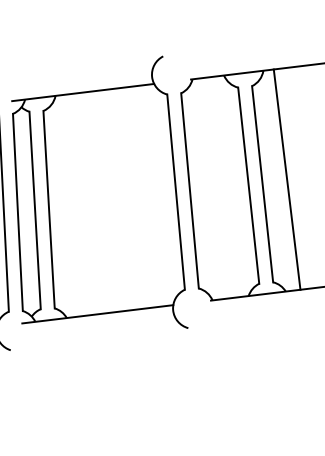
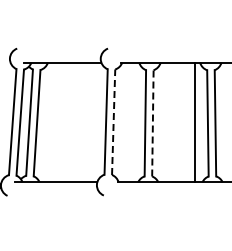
line: (287, 179) -> (166, 122), removed
line: (261, 182) -> (152, 122), solid -> dashed
line: (189, 191) -> (113, 122), solid -> dashed

